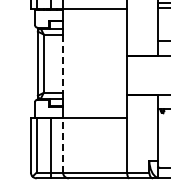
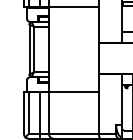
line: (63, 64) -> (49, 50), dashed -> solid
line: (63, 144) -> (49, 112), dashed -> solid

